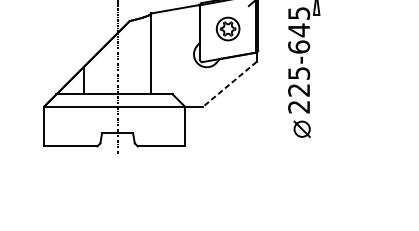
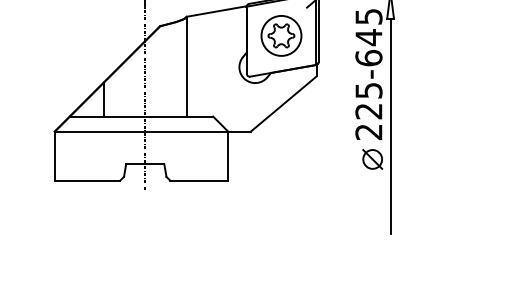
part: (228, 28) -> (281, 35), size x1.43
line: (229, 84) -> (283, 104), dashed -> solid
line: (316, 102) -> (390, 126), added

